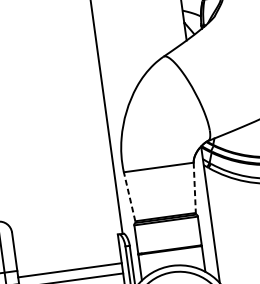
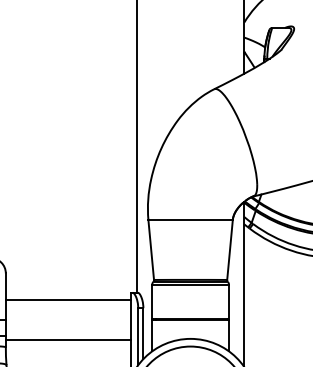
line: (194, 188) -> (229, 250), dashed -> solid
line: (129, 196) -> (151, 249), dashed -> solid
line: (70, 270) -> (68, 299), moved

